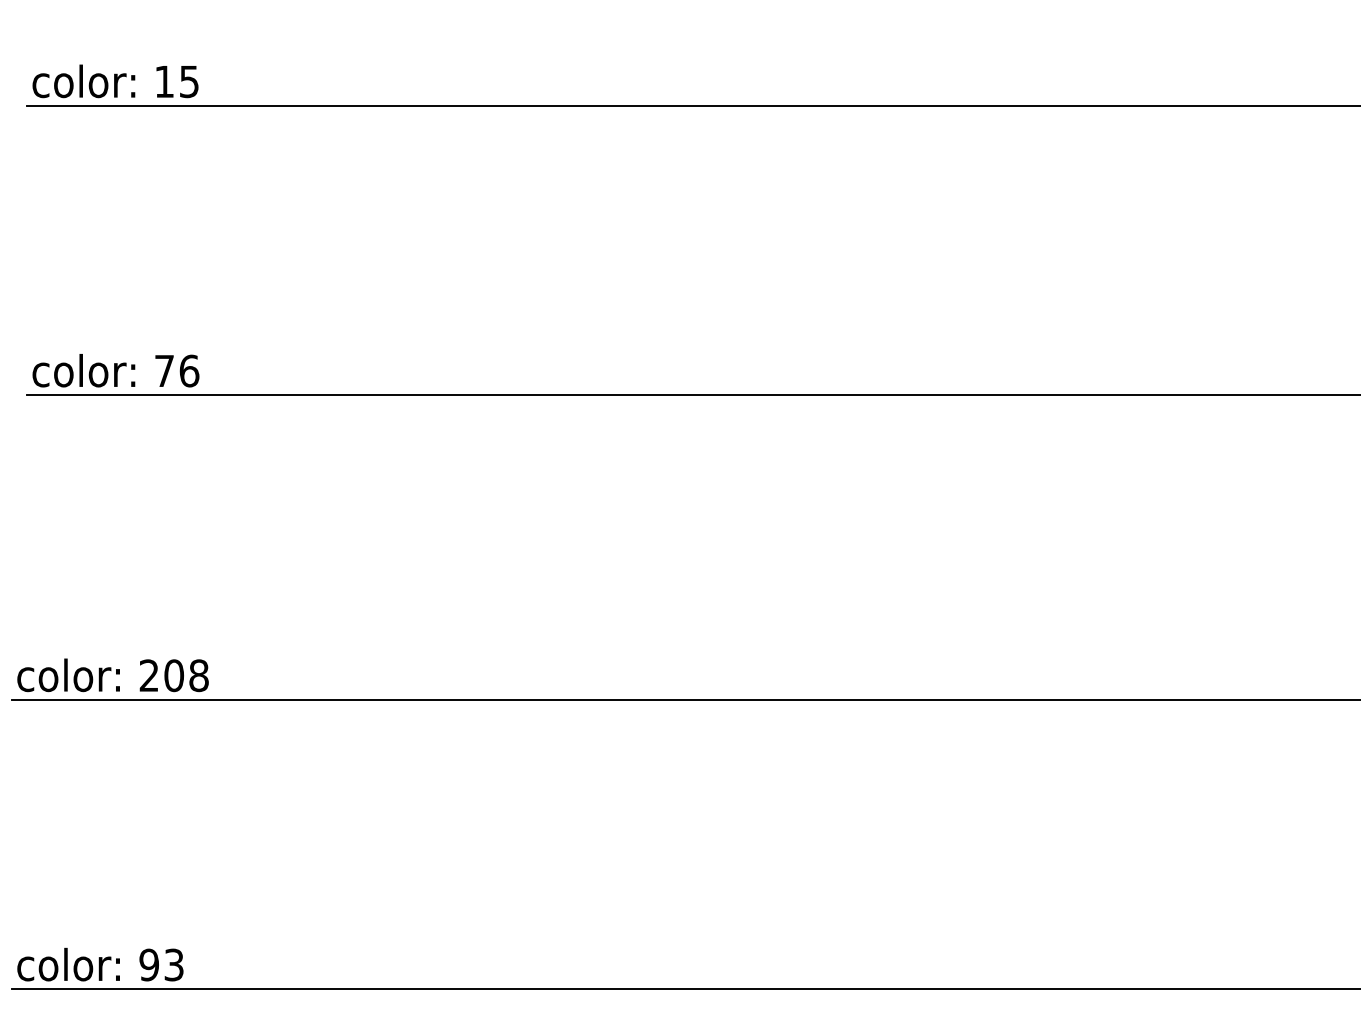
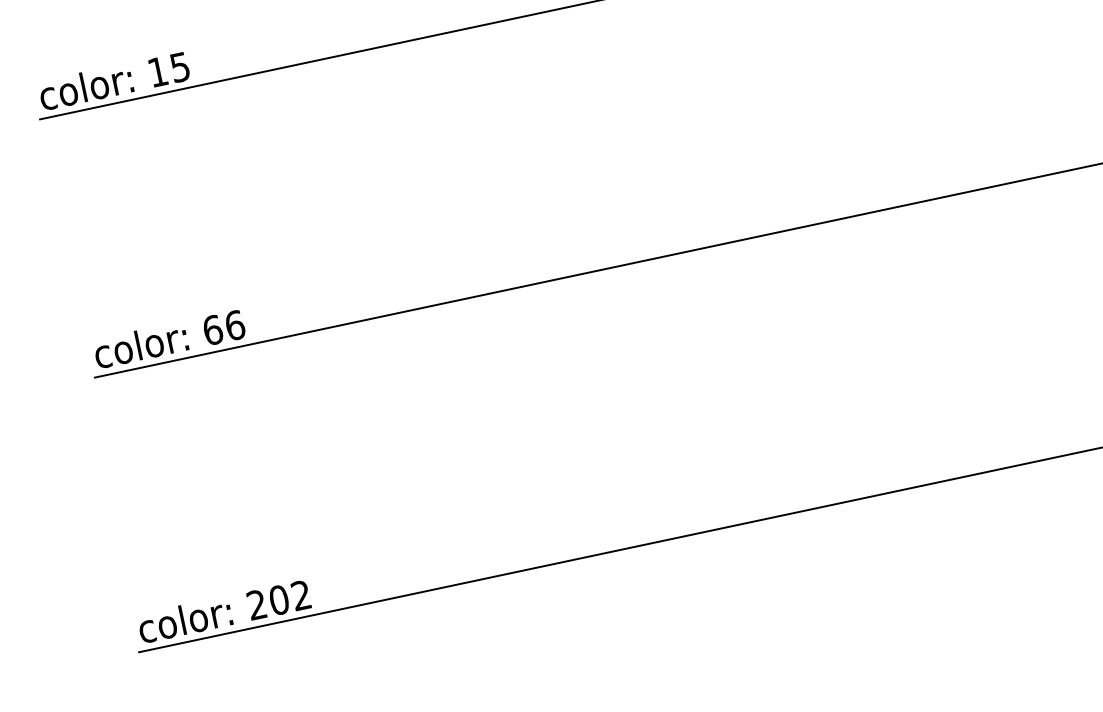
text: (164, 370) -> (212, 329), 76 -> 66
text: (198, 675) -> (300, 595), 208 -> 202

